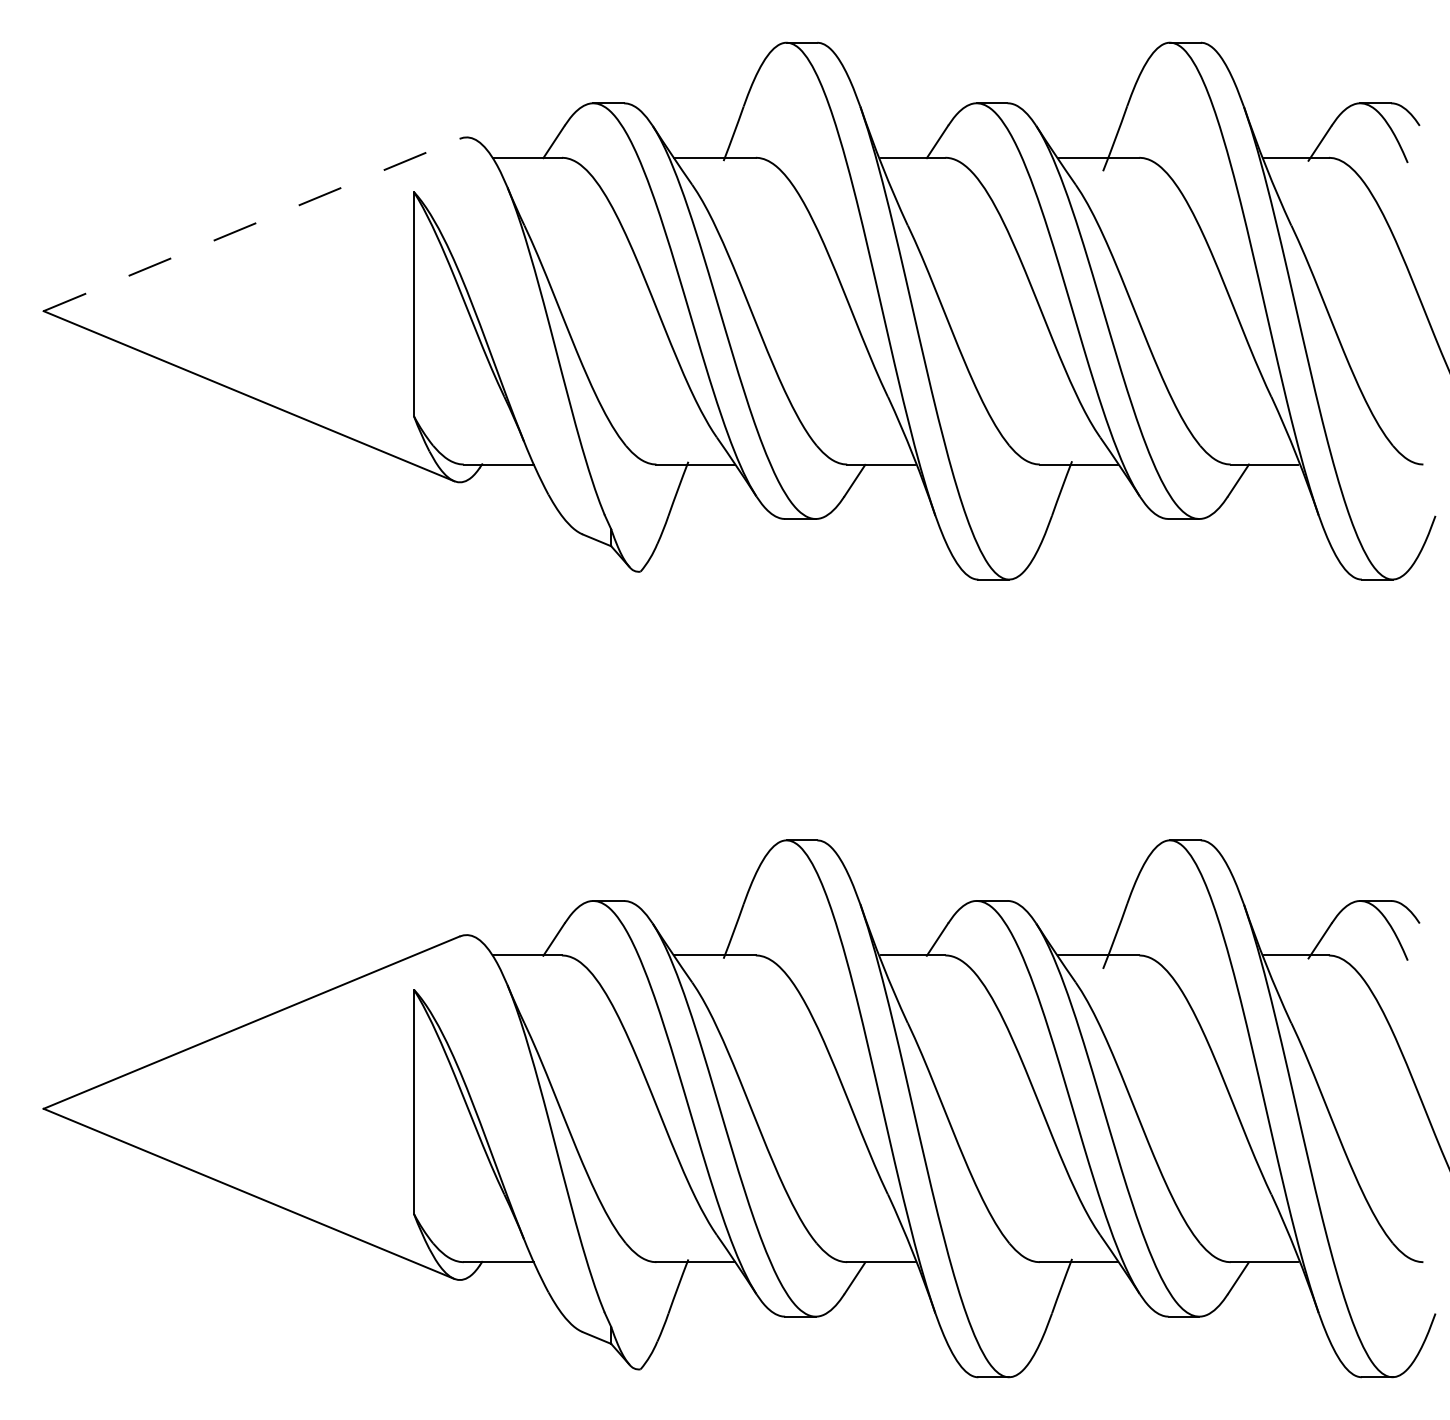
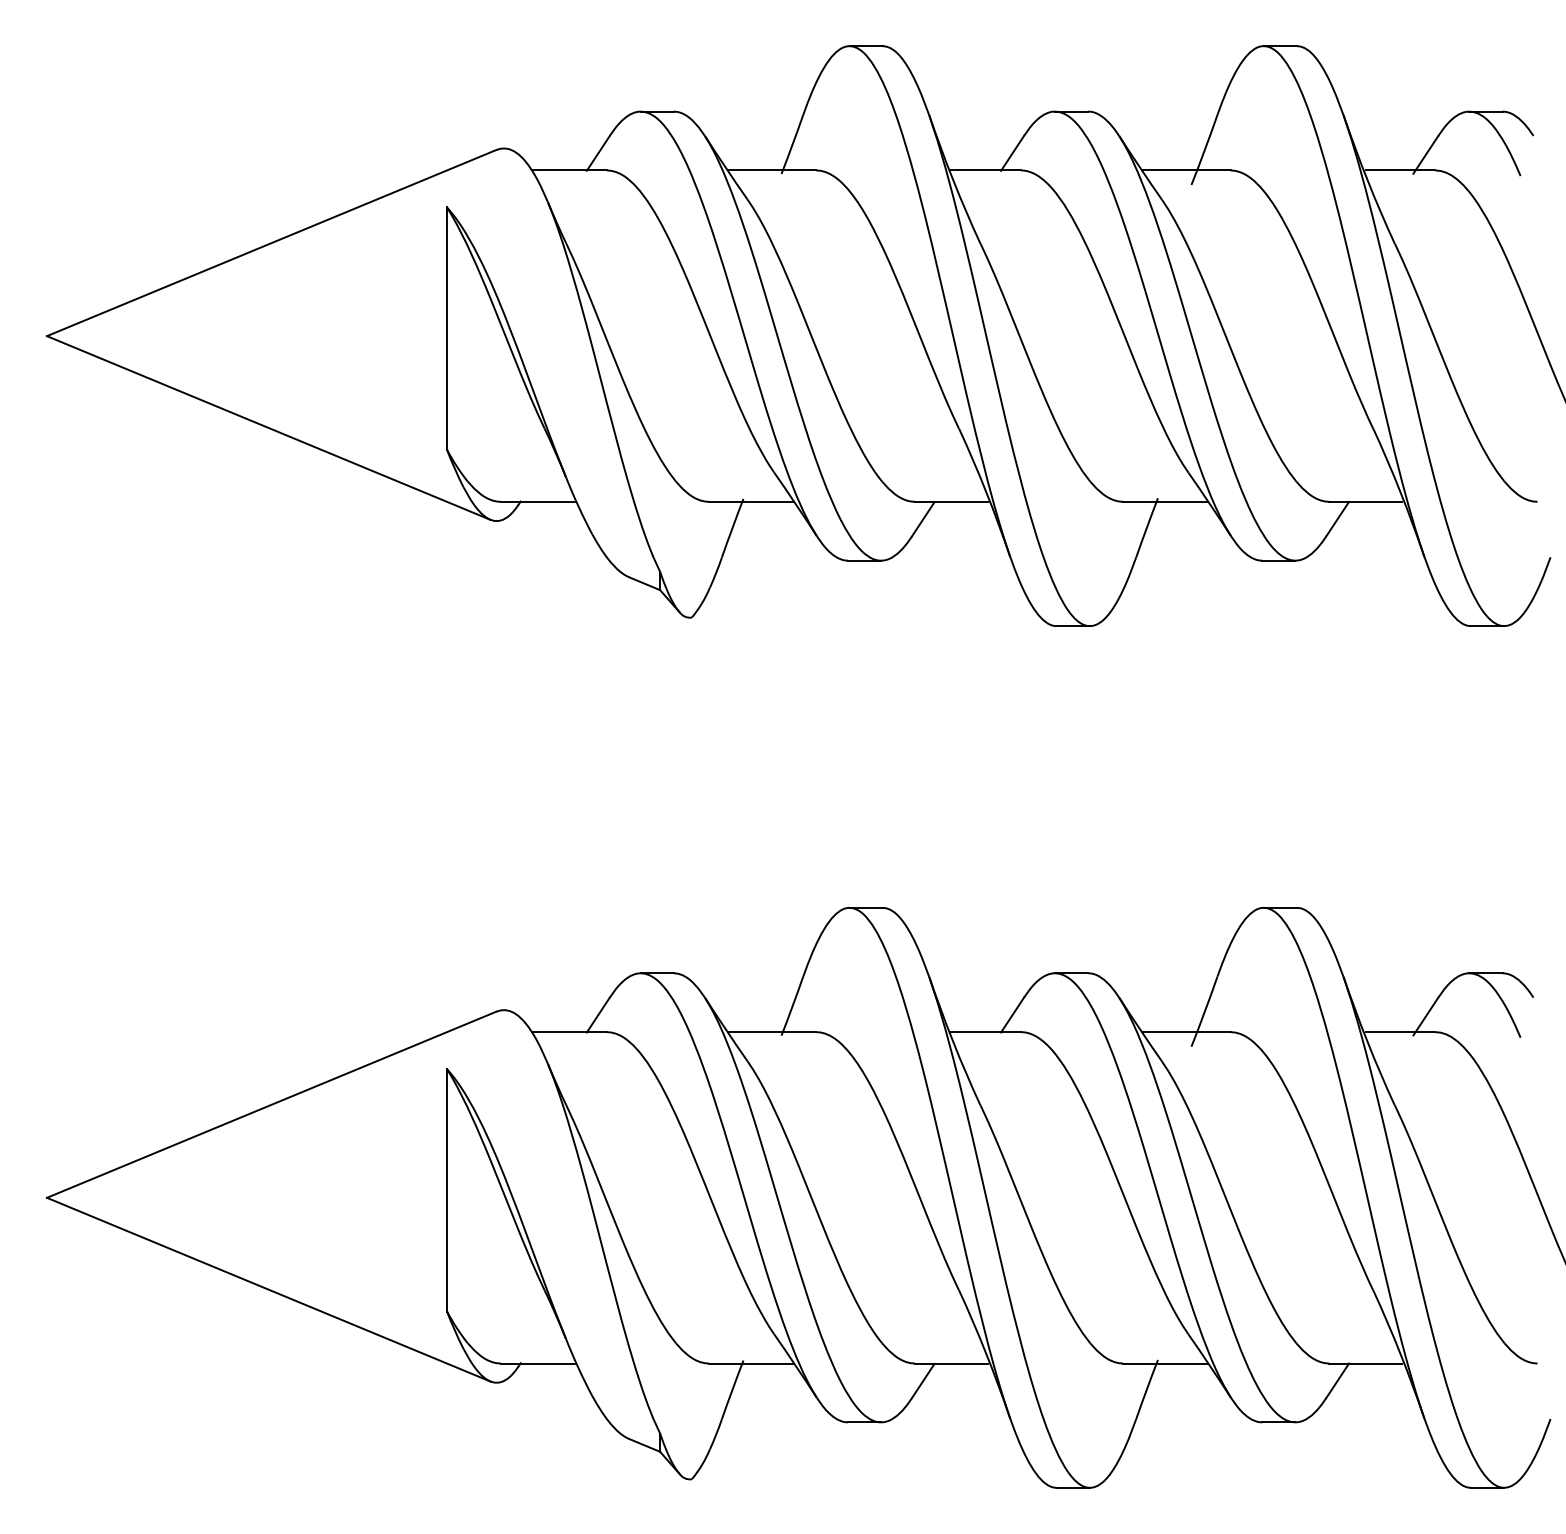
line: (252, 224) -> (272, 242), dashed -> solid

